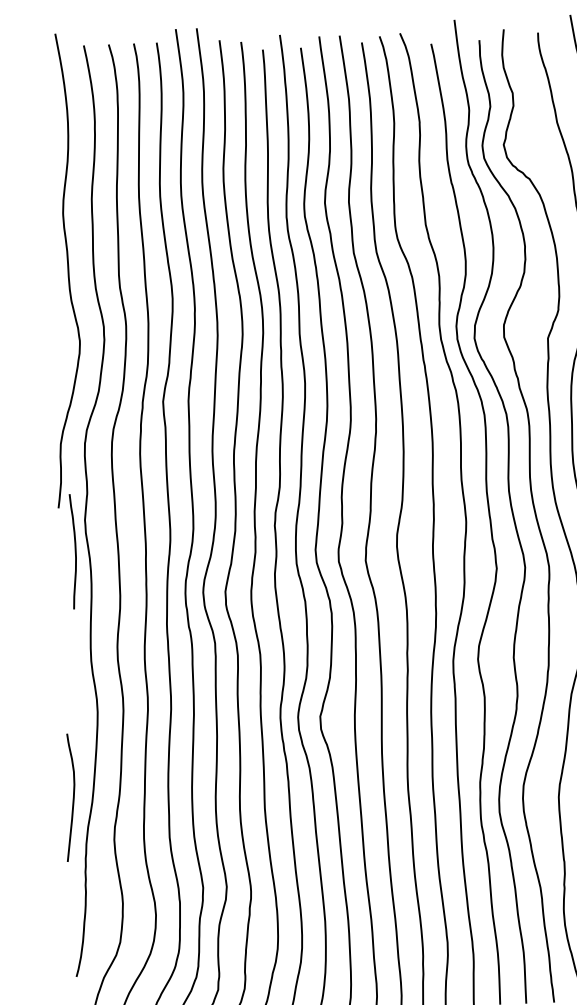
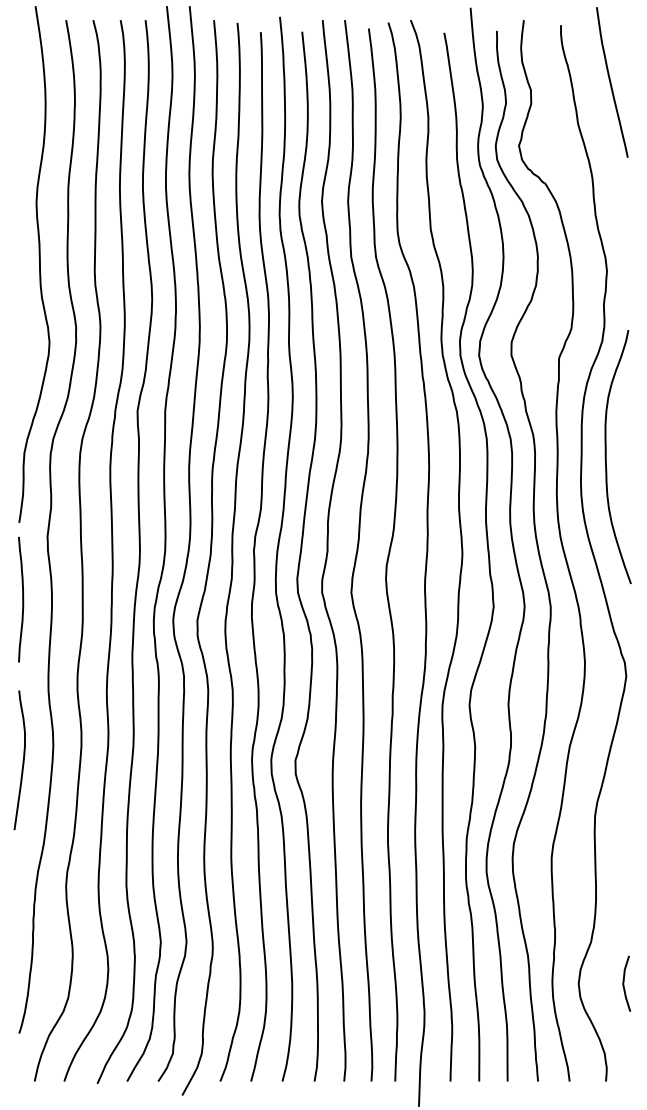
curve: (75, 551) -> (22, 599), moved
curve: (72, 797) -> (22, 760), moved

